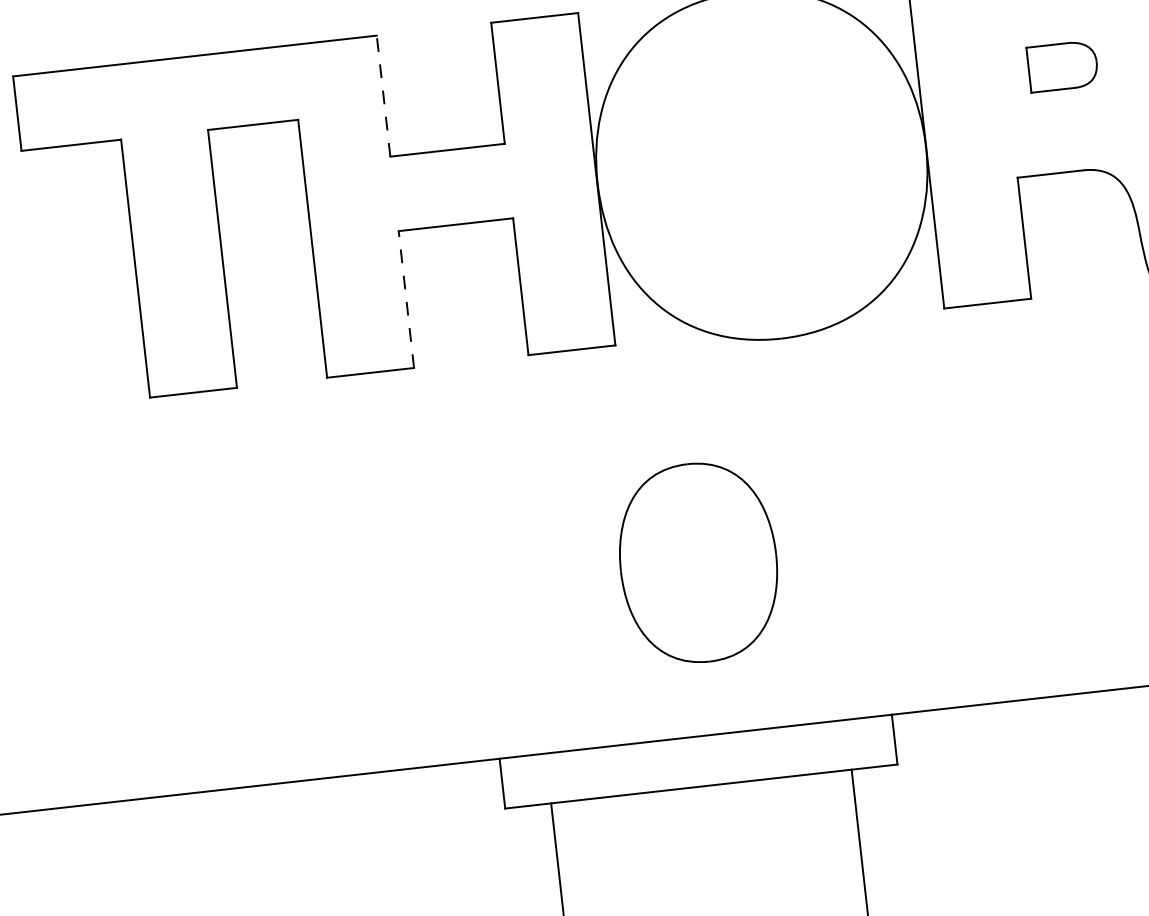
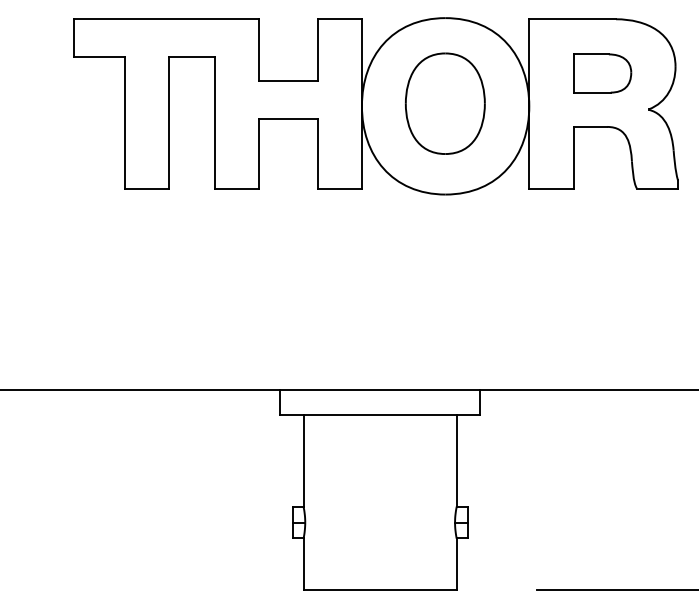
part: (1062, 66) -> (602, 73), size x1.67
line: (384, 96) -> (259, 50), dashed -> solid
line: (406, 299) -> (259, 153), dashed -> solid
part: (696, 562) -> (444, 103), moved

